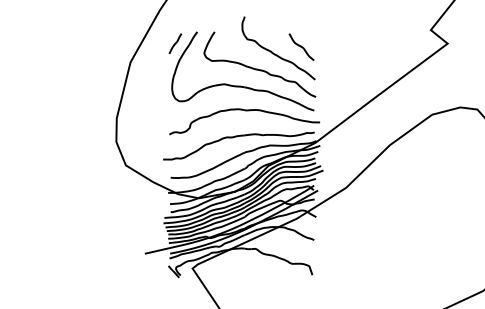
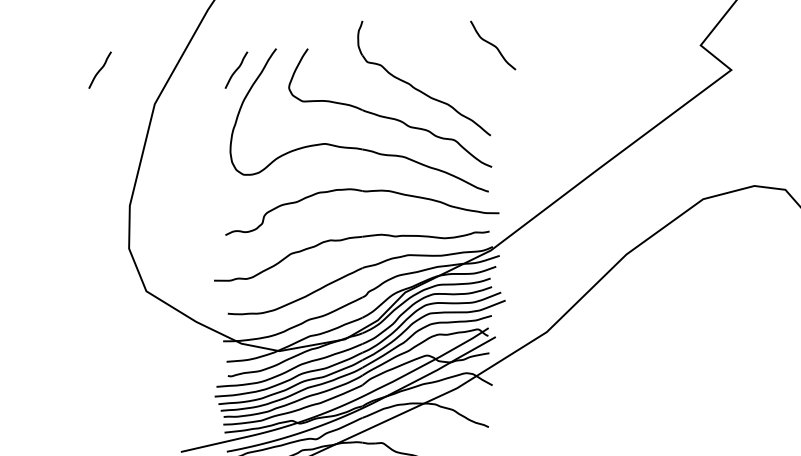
line: (100, 43) -> (100, 69), added
curve: (301, 46) -> (492, 44), moved

